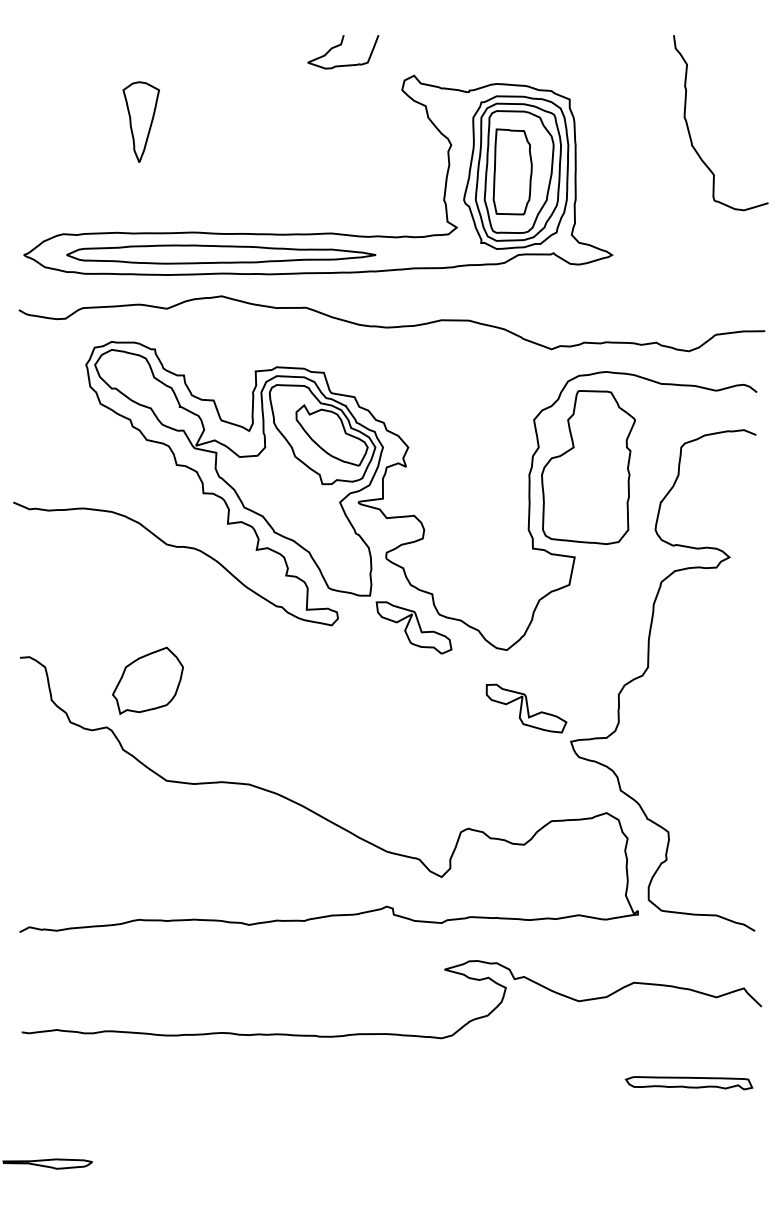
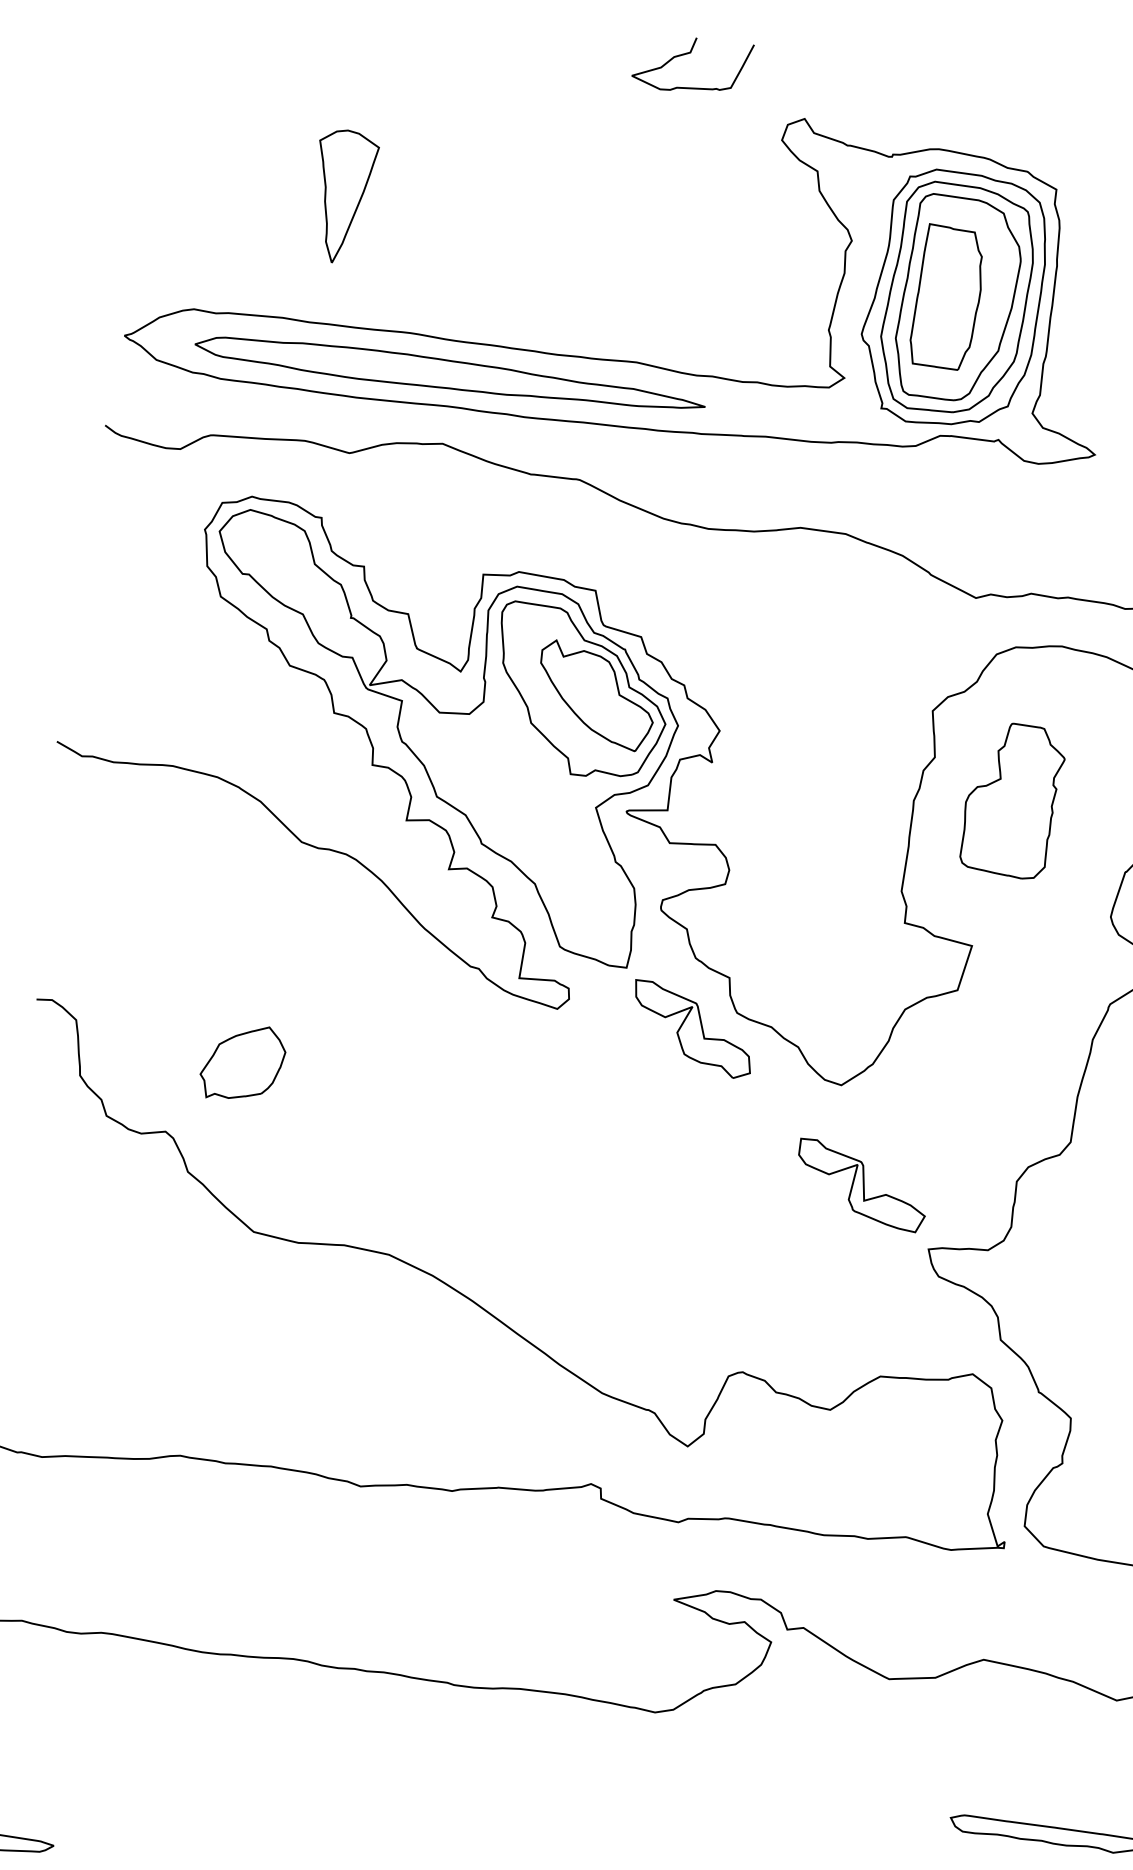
part: (140, 121) -> (341, 195), moved
part: (588, 467) -> (1012, 800), size x0.6
part: (147, 680) -> (242, 1062), size x0.7

